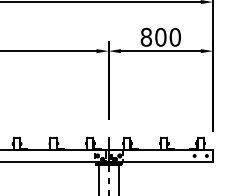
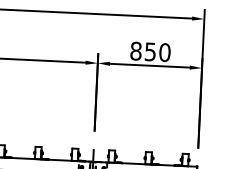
text: (160, 36) -> (150, 51), 800 -> 850

